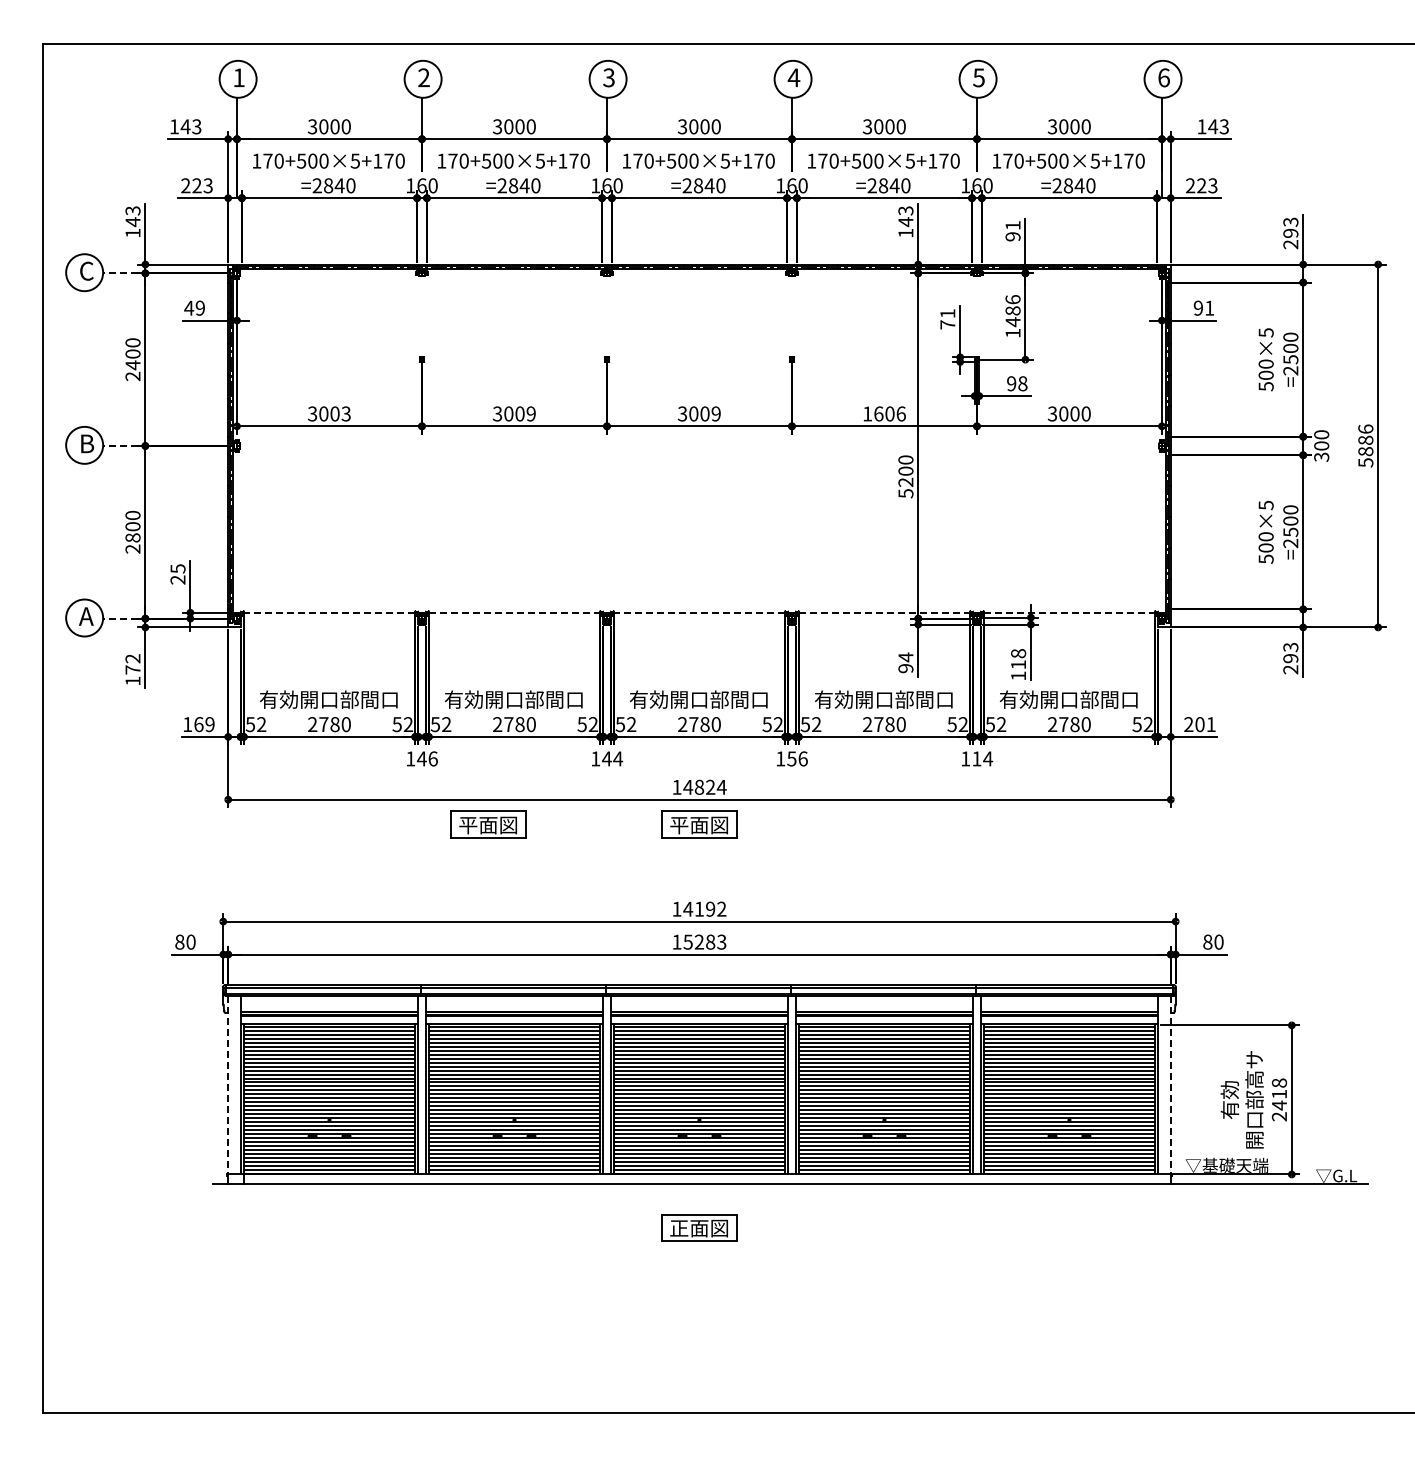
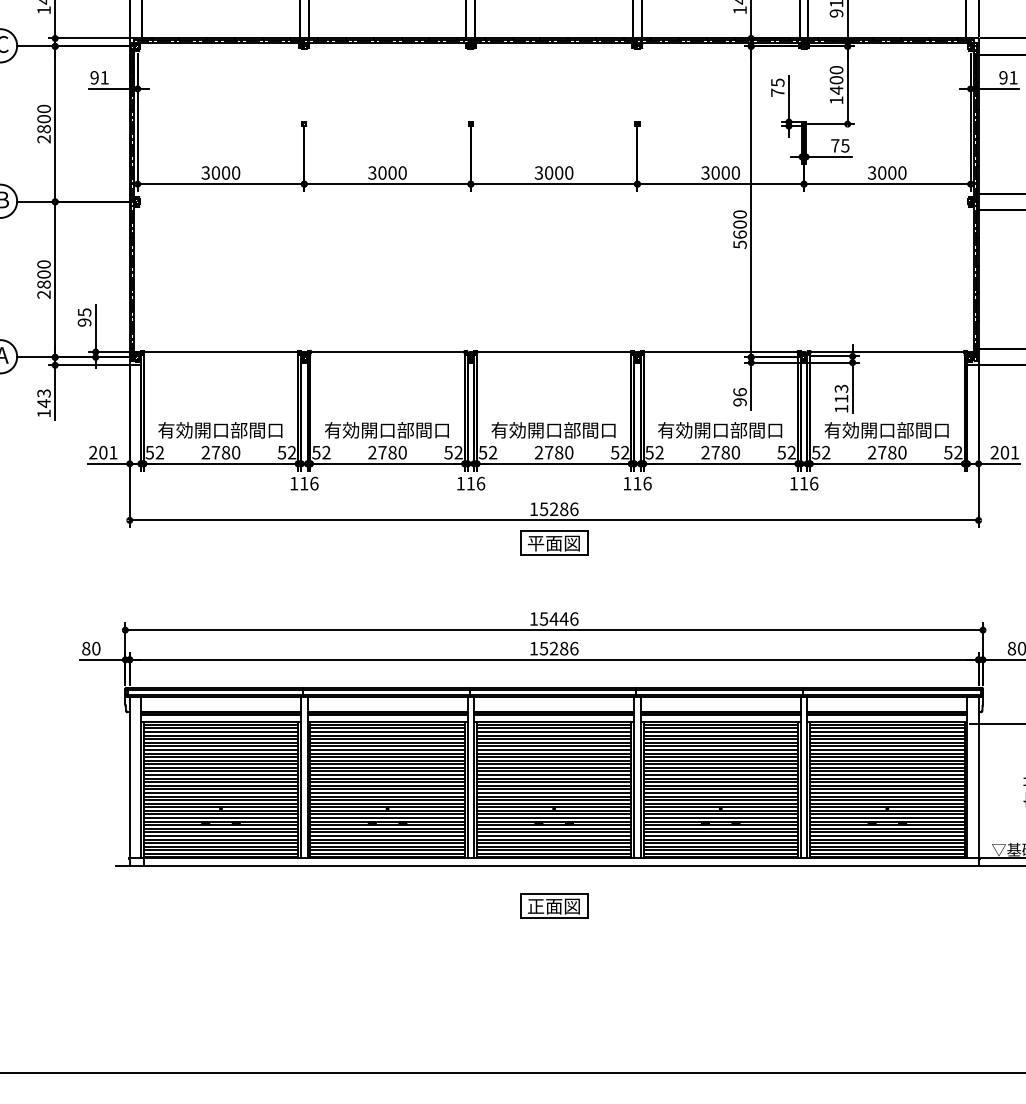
line: (120, 273) -> (32, 46), dashed -> solid
text: (1012, 305) -> (836, 75), 1486 -> 1400
text: (194, 307) -> (99, 77), 49 -> 91
text: (947, 313) -> (777, 82), 71 -> 75
text: (132, 365) -> (43, 129), 2400 -> 2800
text: (1017, 383) -> (840, 145), 98 -> 75
text: (345, 413) -> (235, 172), 3003 -> 3000
text: (530, 413) -> (402, 172), 3009 -> 3000
text: (715, 413) -> (568, 172), 3009 -> 3000
text: (883, 413) -> (719, 172), 1606 -> 3000
line: (120, 445) -> (32, 201), dashed -> solid
text: (905, 482) -> (739, 234), 5200 -> 5600
text: (178, 579) -> (85, 322), 25 -> 95
line: (329, 612) -> (221, 351), dashed -> solid
line: (514, 612) -> (387, 351), dashed -> solid
line: (699, 612) -> (554, 351), dashed -> solid
line: (884, 612) -> (720, 351), dashed -> solid
line: (1069, 612) -> (887, 351), dashed -> solid
line: (120, 618) -> (32, 357), dashed -> solid
text: (1018, 653) -> (841, 388), 118 -> 113
text: (905, 657) -> (739, 392), 94 -> 96
text: (132, 664) -> (43, 398), 172 -> 143
text: (198, 724) -> (103, 452), 169 -> 201
text: (421, 758) -> (303, 483), 146 -> 116
text: (612, 758) -> (475, 483), 144 -> 116
text: (791, 758) -> (637, 483), 156 -> 116
text: (988, 758) -> (814, 483), 114 -> 116
text: (704, 786) -> (558, 508), 14824 -> 15286
part: (488, 824) -> (364, 542), removed
text: (704, 908) -> (558, 618), 14192 -> 15446
text: (721, 941) -> (573, 648), 15283 -> 15286
line: (228, 1085) -> (130, 777), dashed -> solid
line: (1170, 1085) -> (978, 777), dashed -> solid

